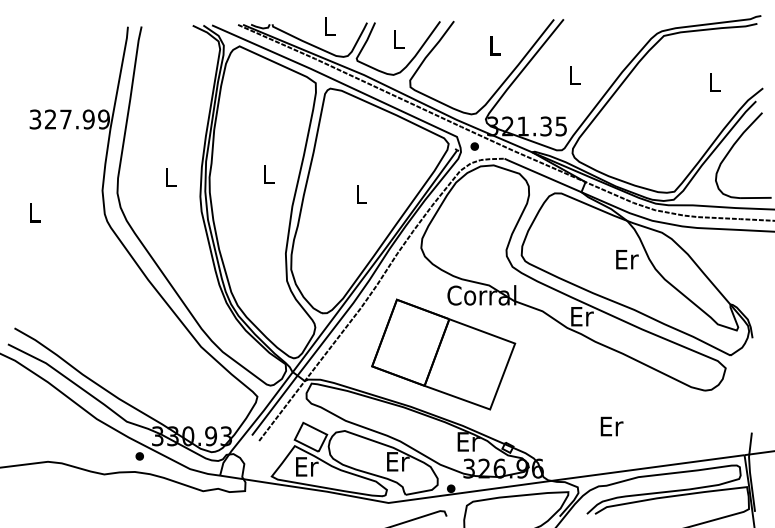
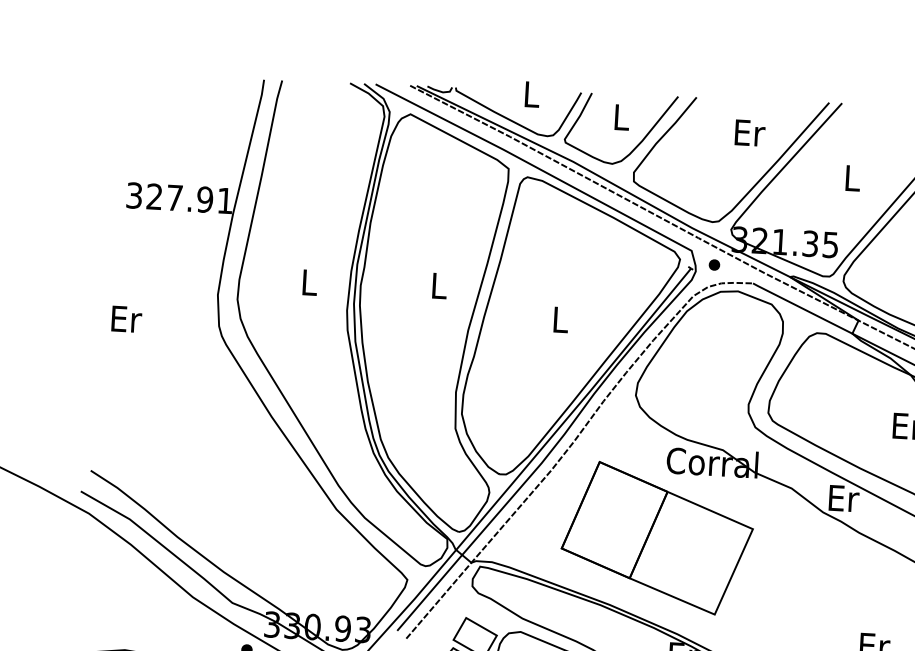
text: (495, 45) -> (749, 132), L -> Er
text: (103, 119) -> (224, 200), 327.99 -> 327.91
text: (34, 212) -> (126, 318), L -> Er

